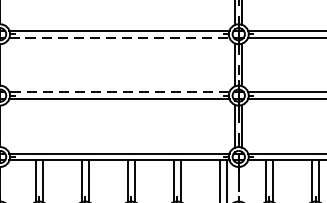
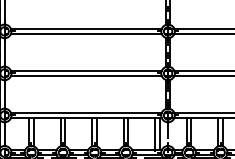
line: (119, 37) -> (86, 33), dashed -> solid
line: (118, 92) -> (85, 71), dashed -> solid

